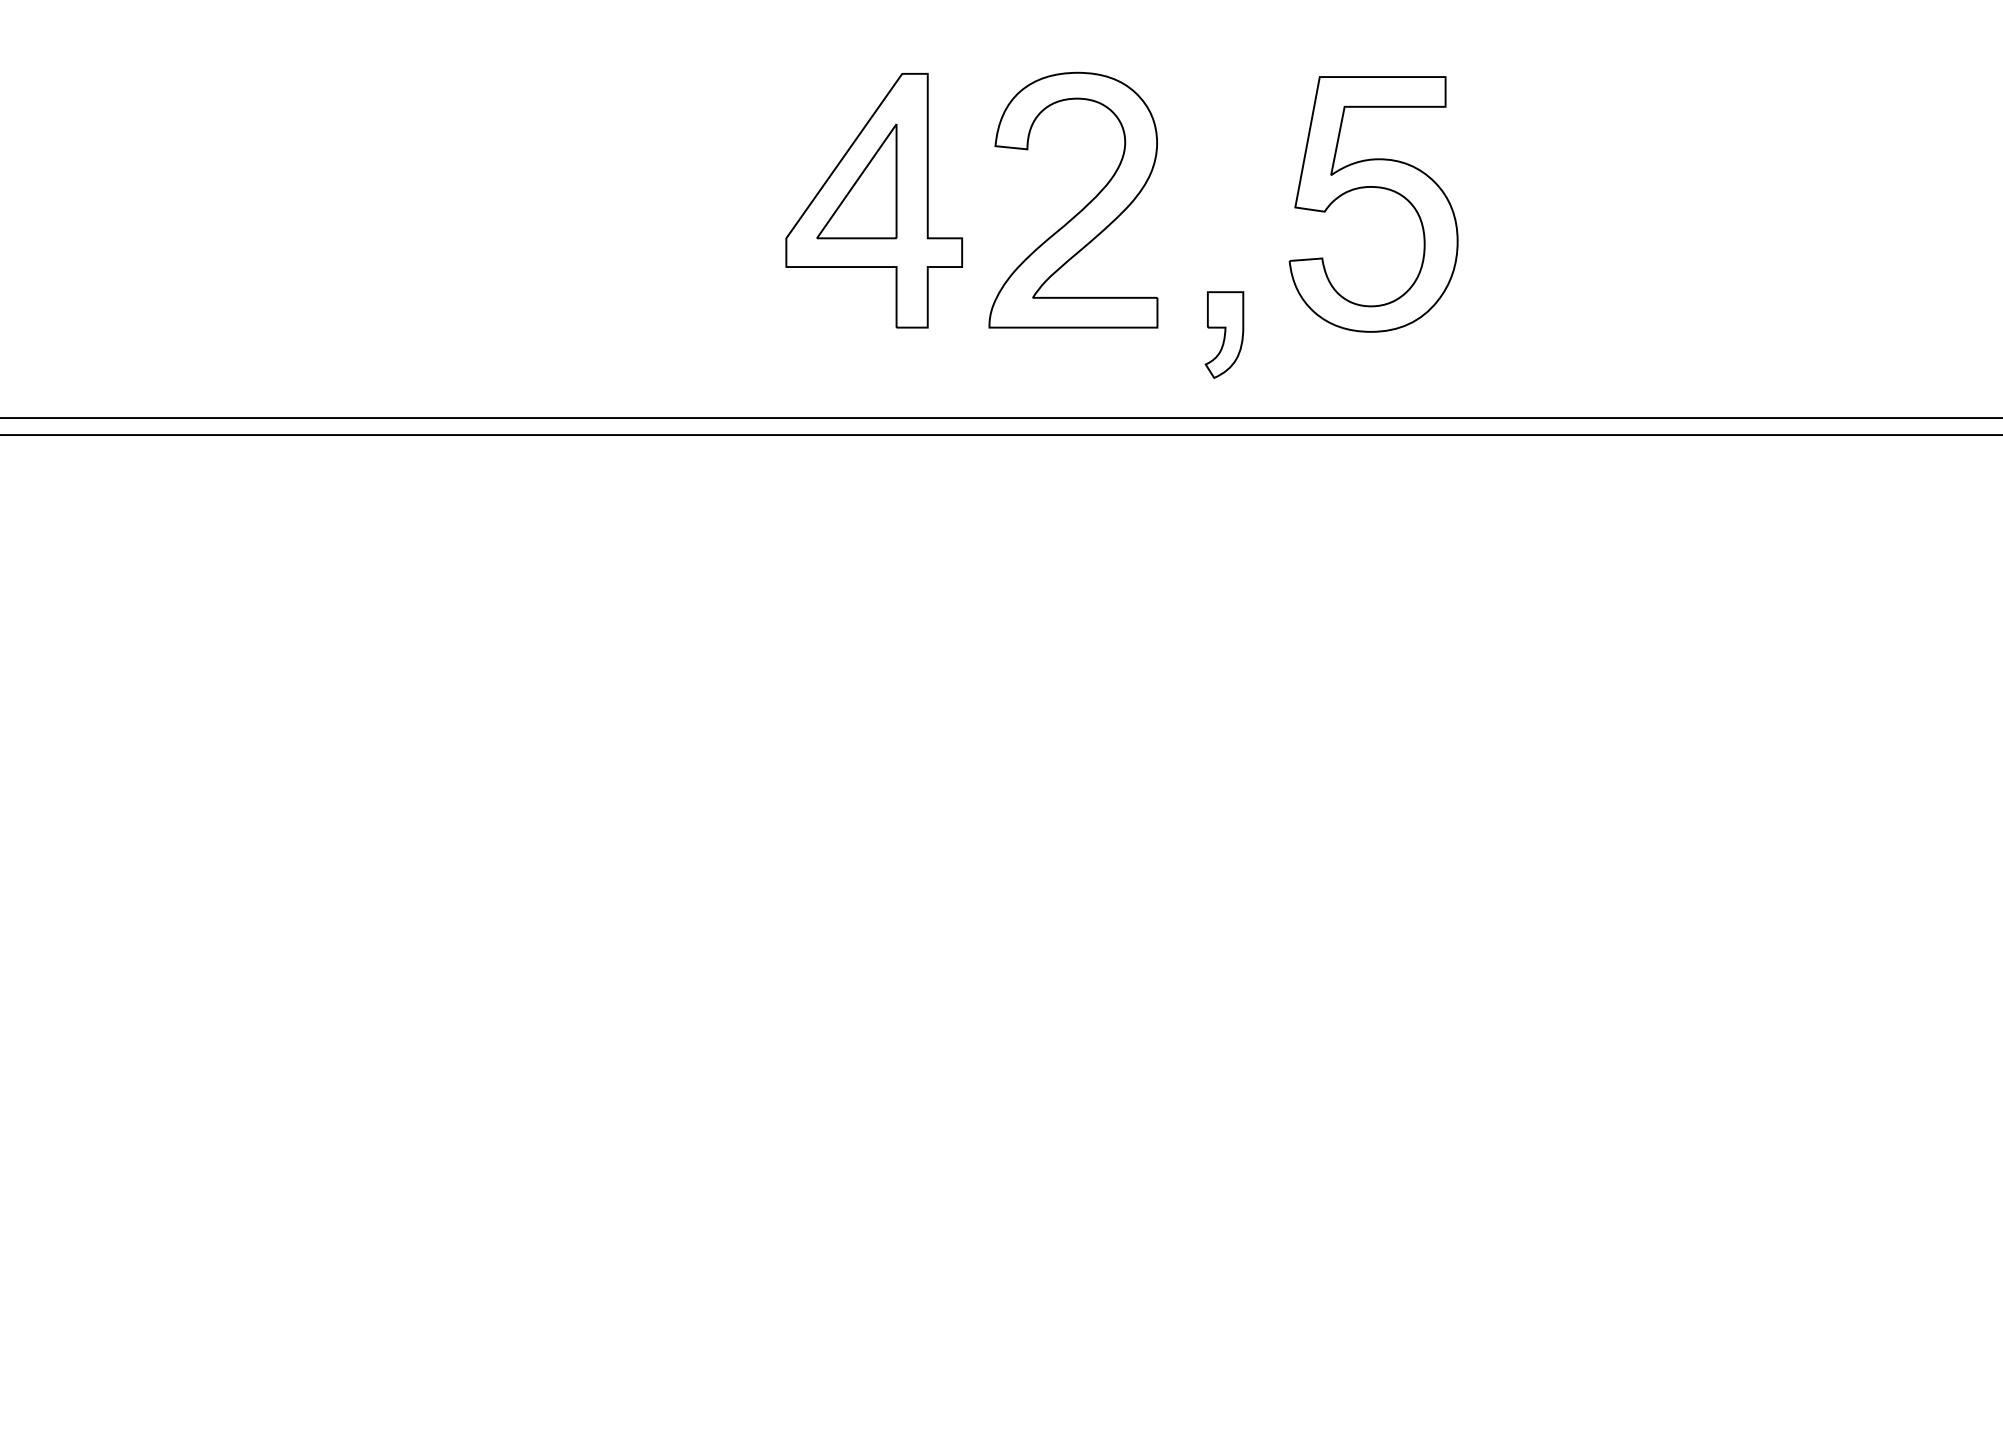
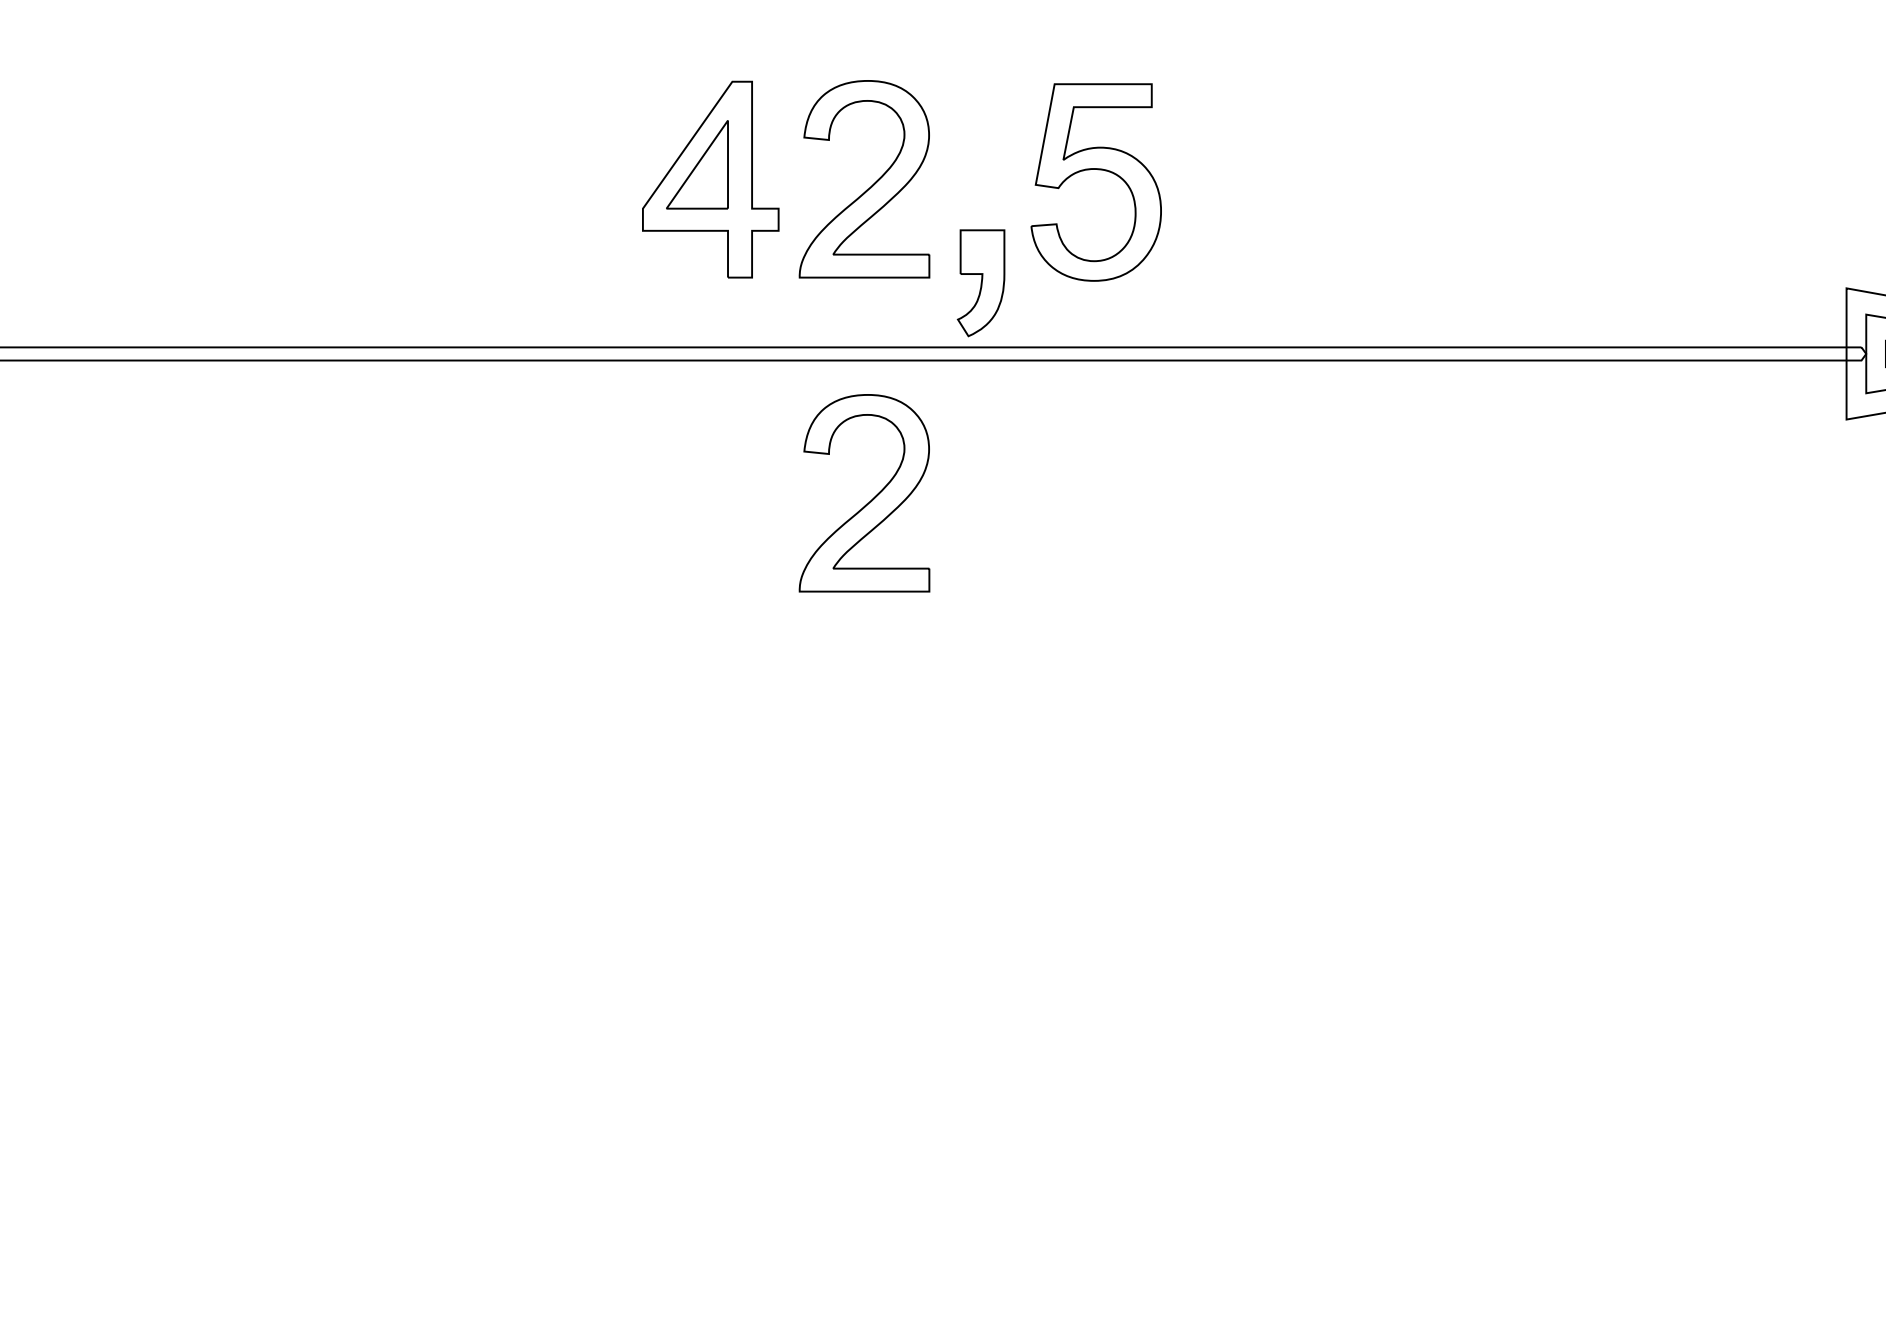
part: (1223, 335) -> (980, 283), size x1.6
part: (1082, 615) -> (871, 499), added

